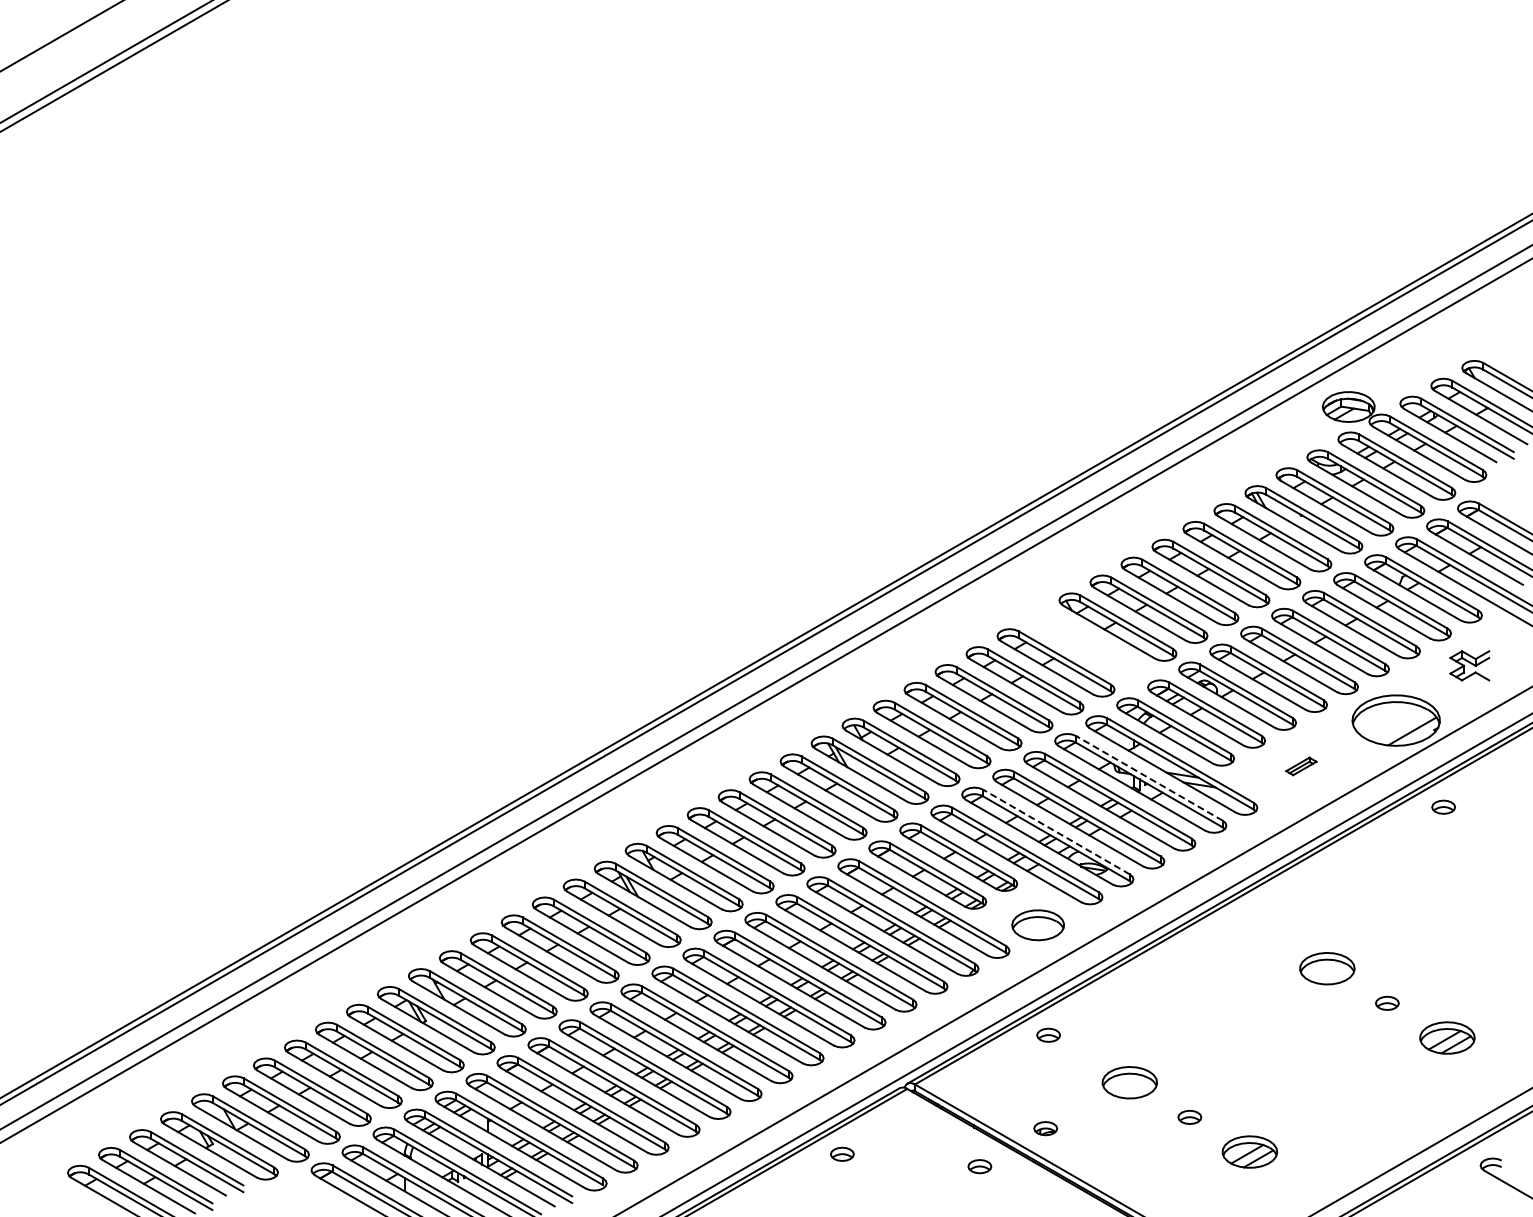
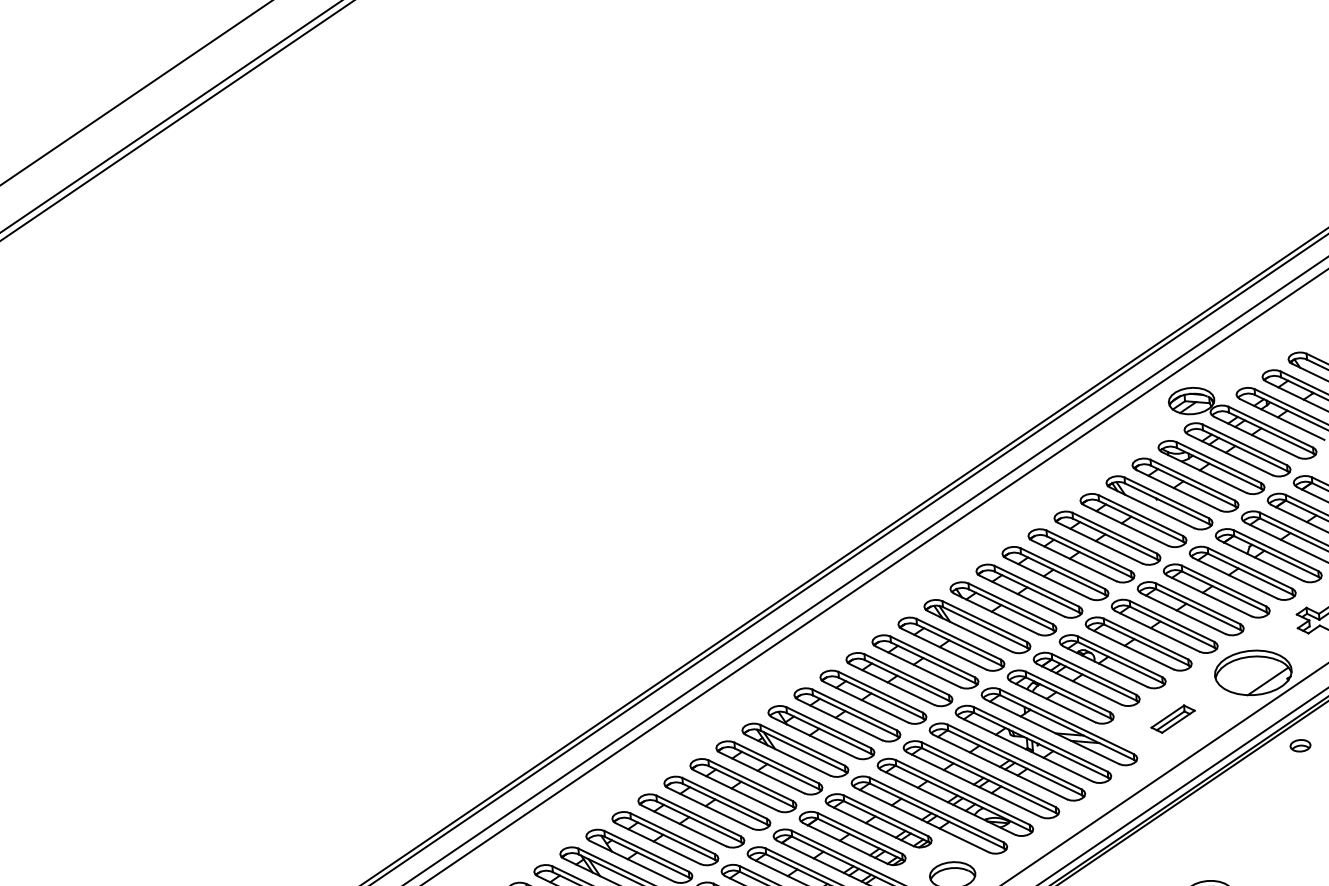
part: (1086, 644) -> (976, 626), added
part: (1301, 766) -> (1173, 719), size x1.67
line: (1149, 778) -> (1040, 739), dashed -> solid
line: (1056, 832) -> (962, 792), dashed -> solid

